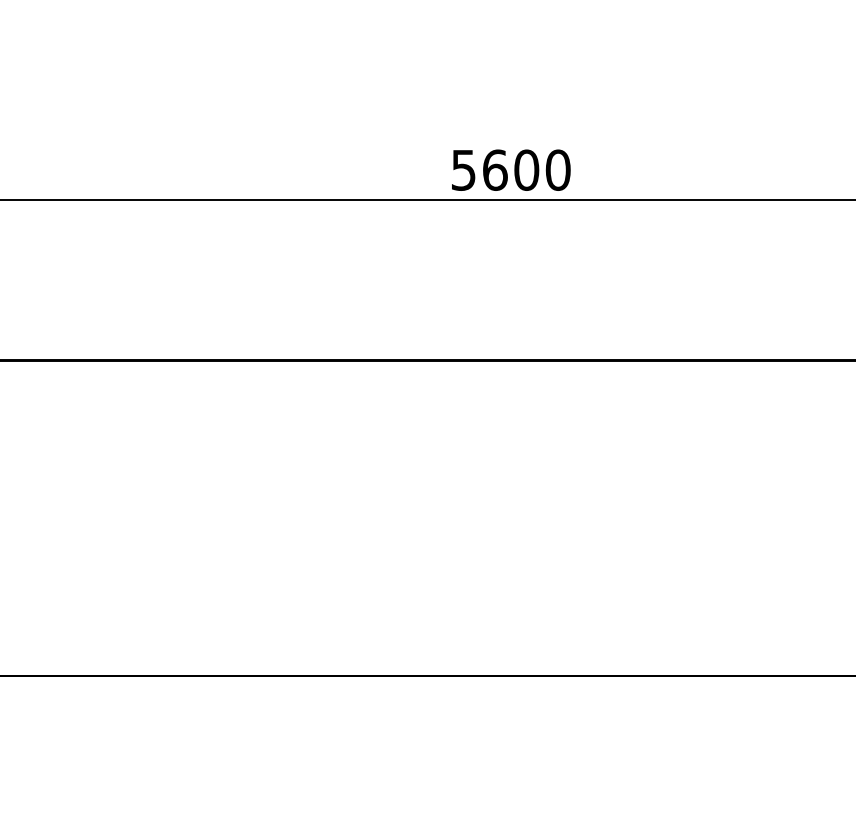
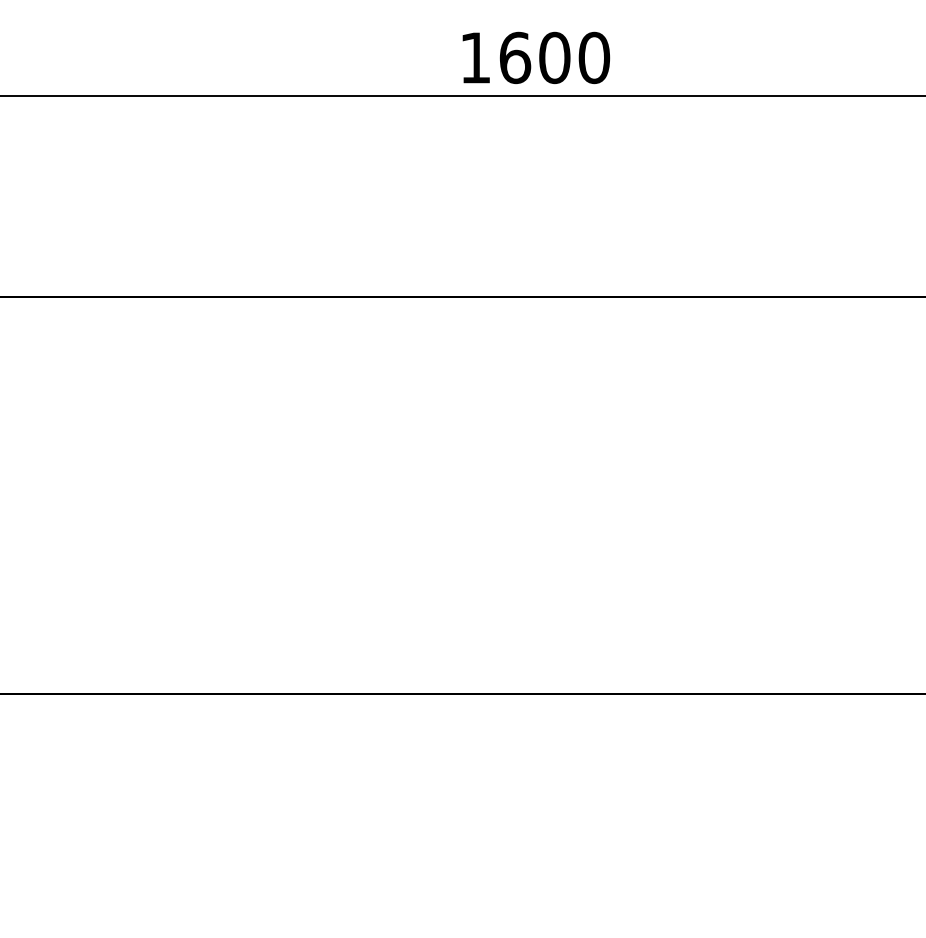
text: (463, 170) -> (475, 58), 5600 -> 1600

